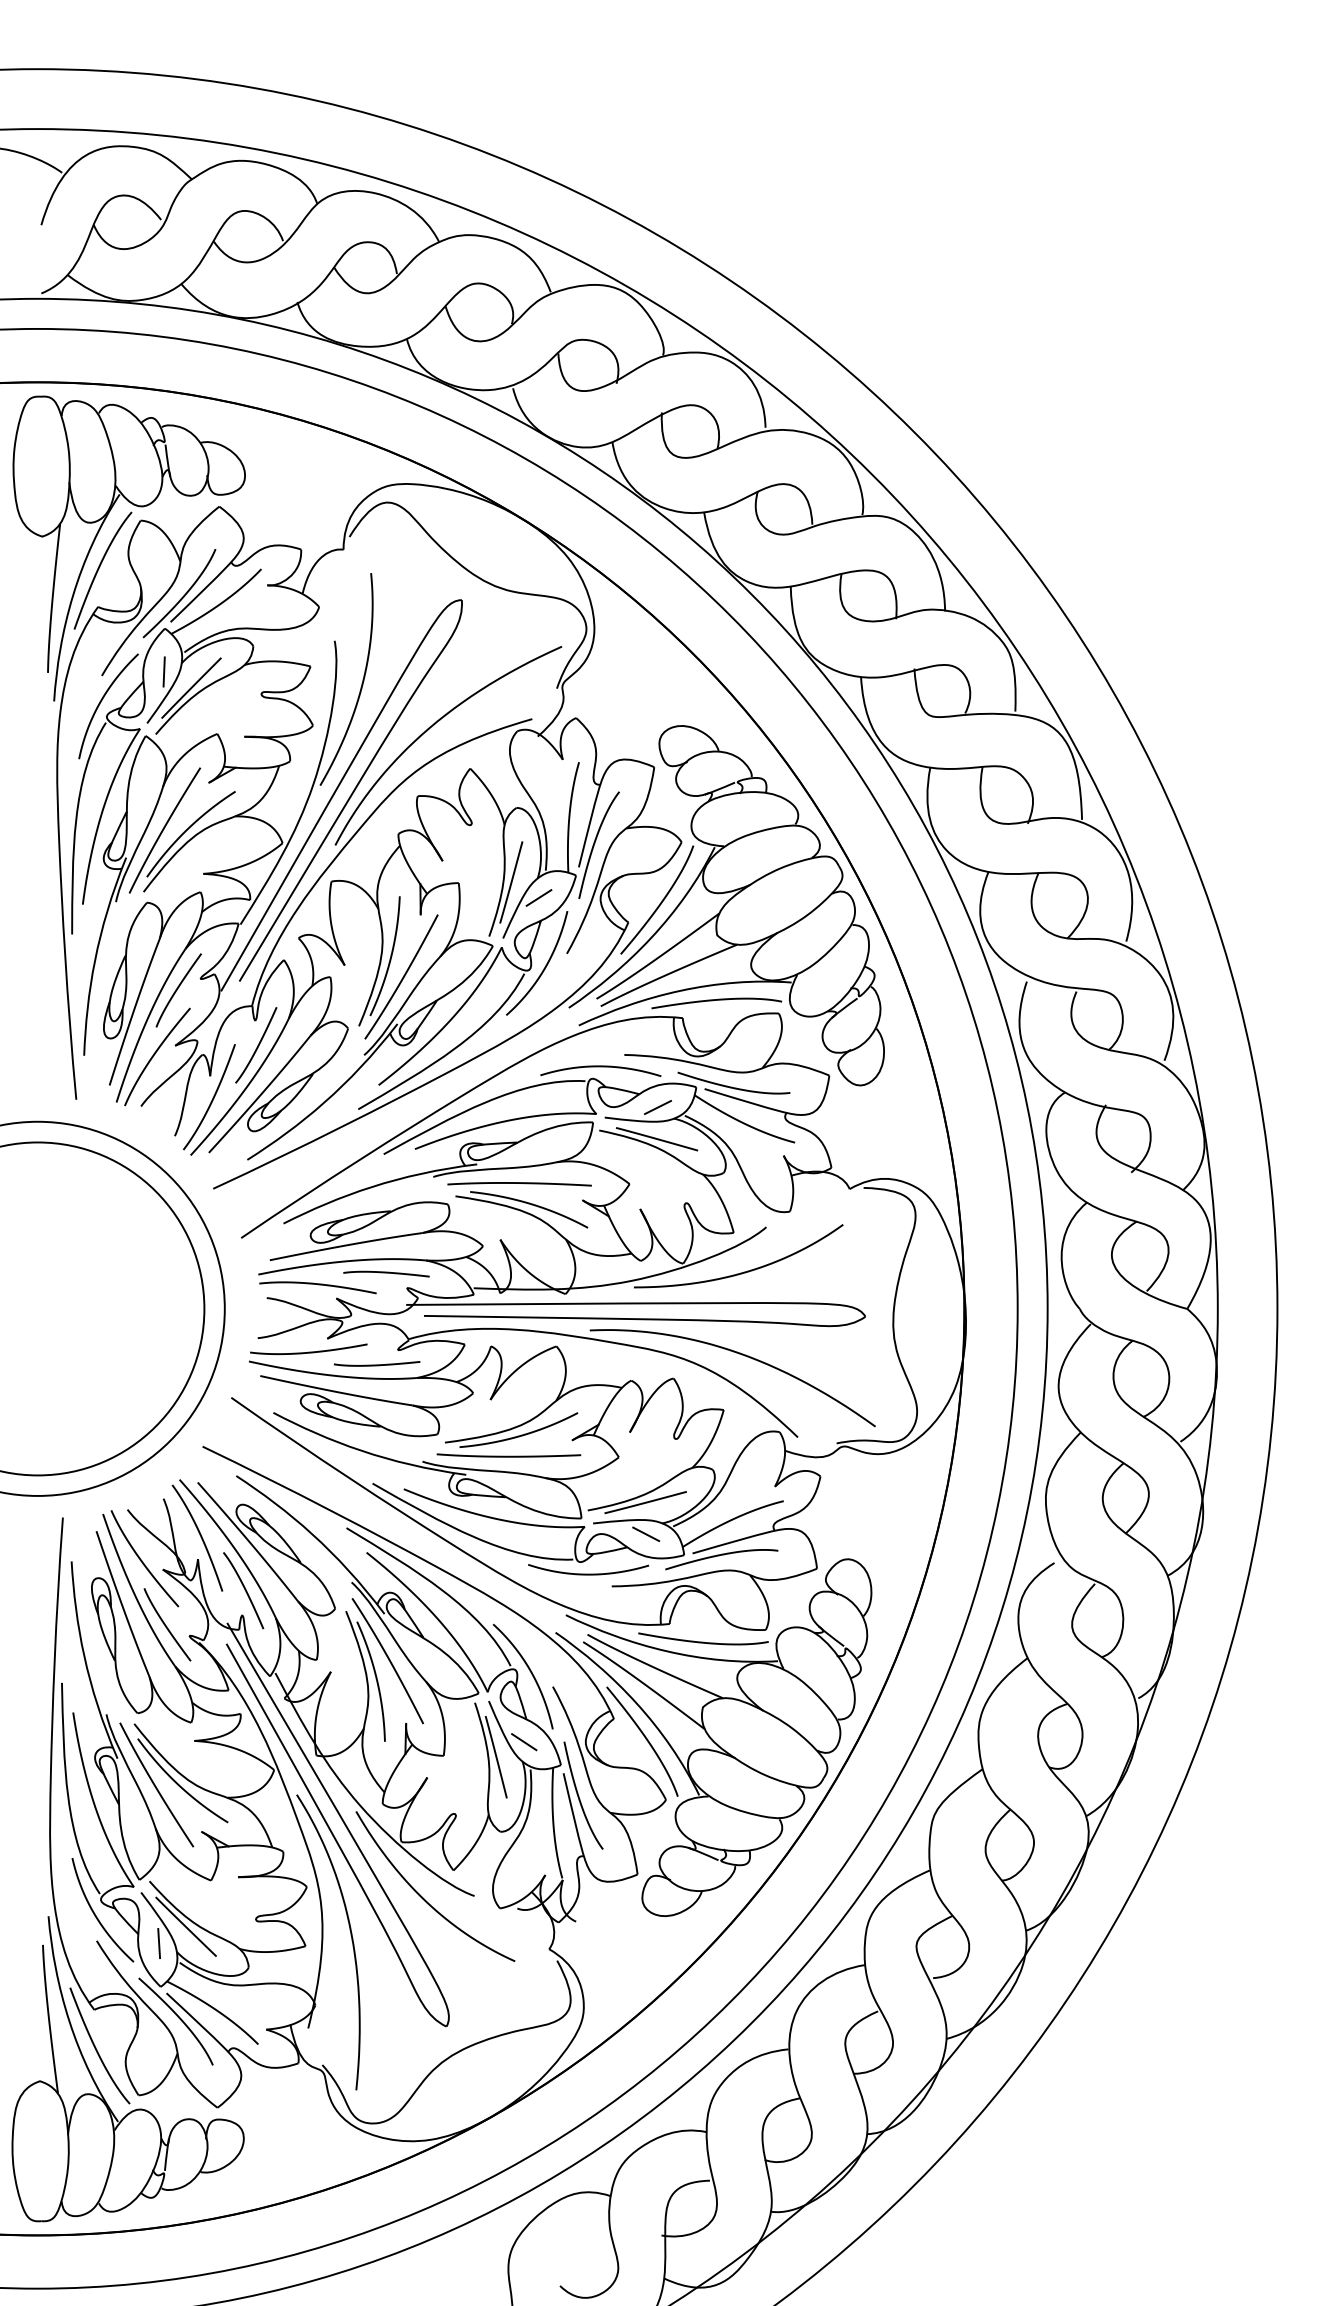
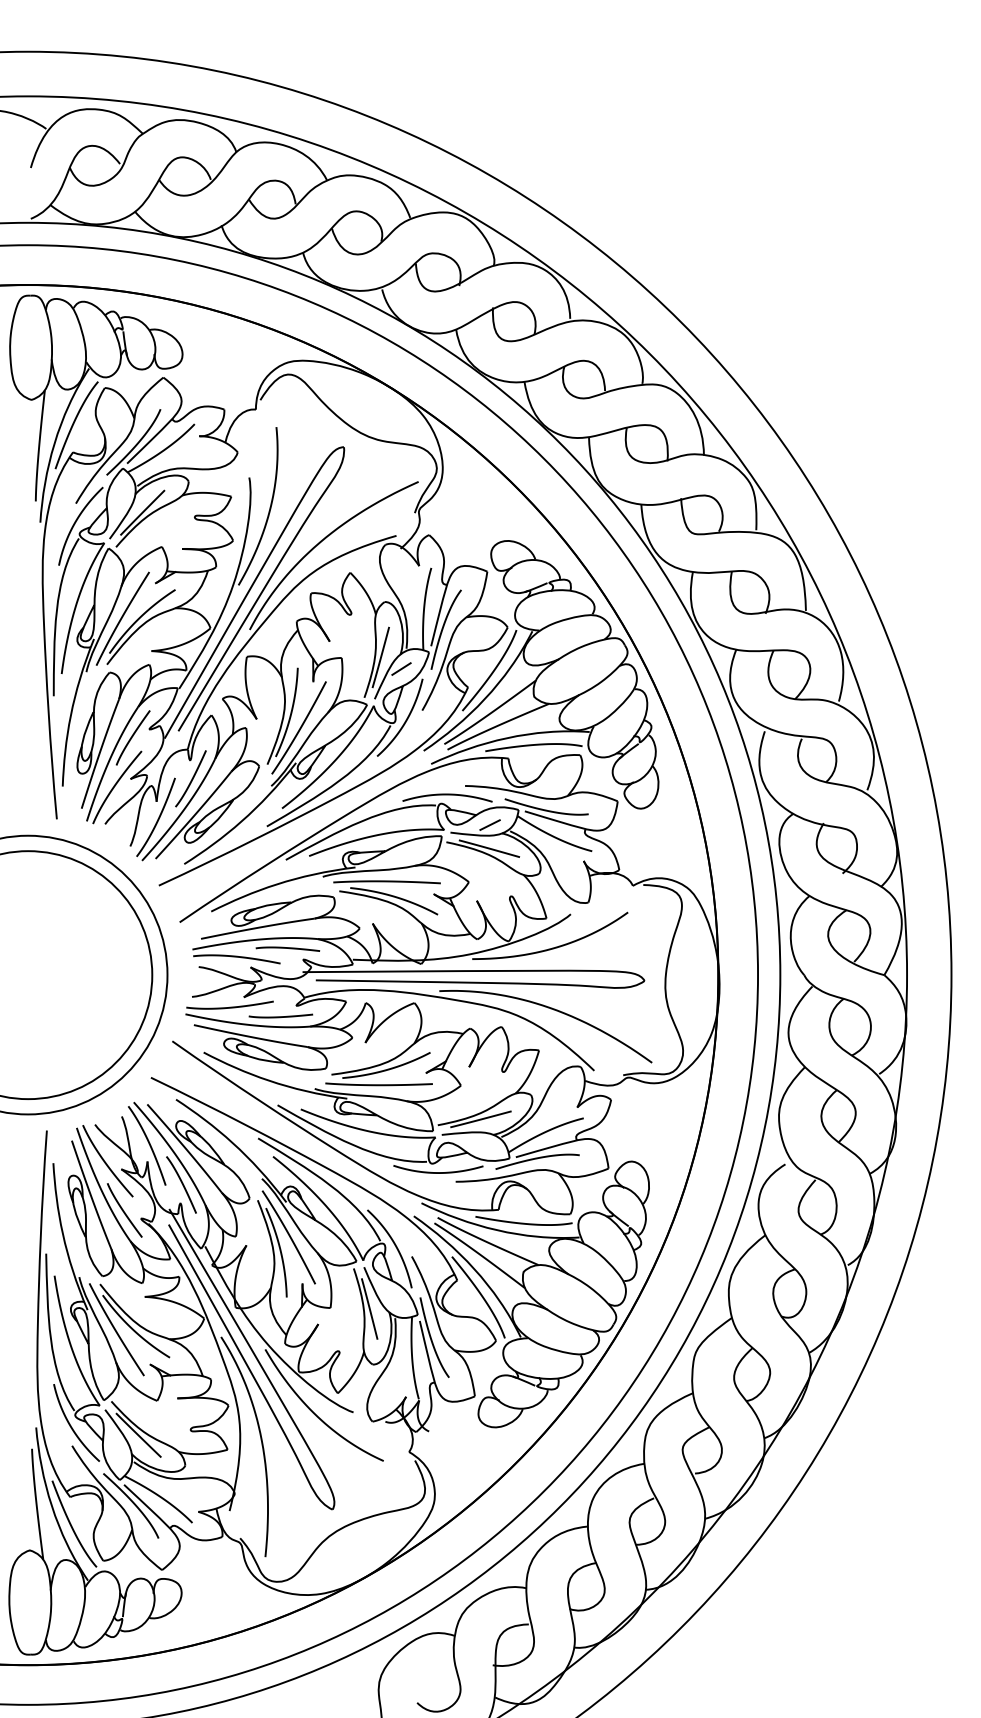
line: (163, 671) -> (121, 500), removed
line: (646, 1534) -> (481, 1143), removed
line: (524, 1742) -> (390, 1298), removed
line: (159, 1943) -> (118, 1447), removed

